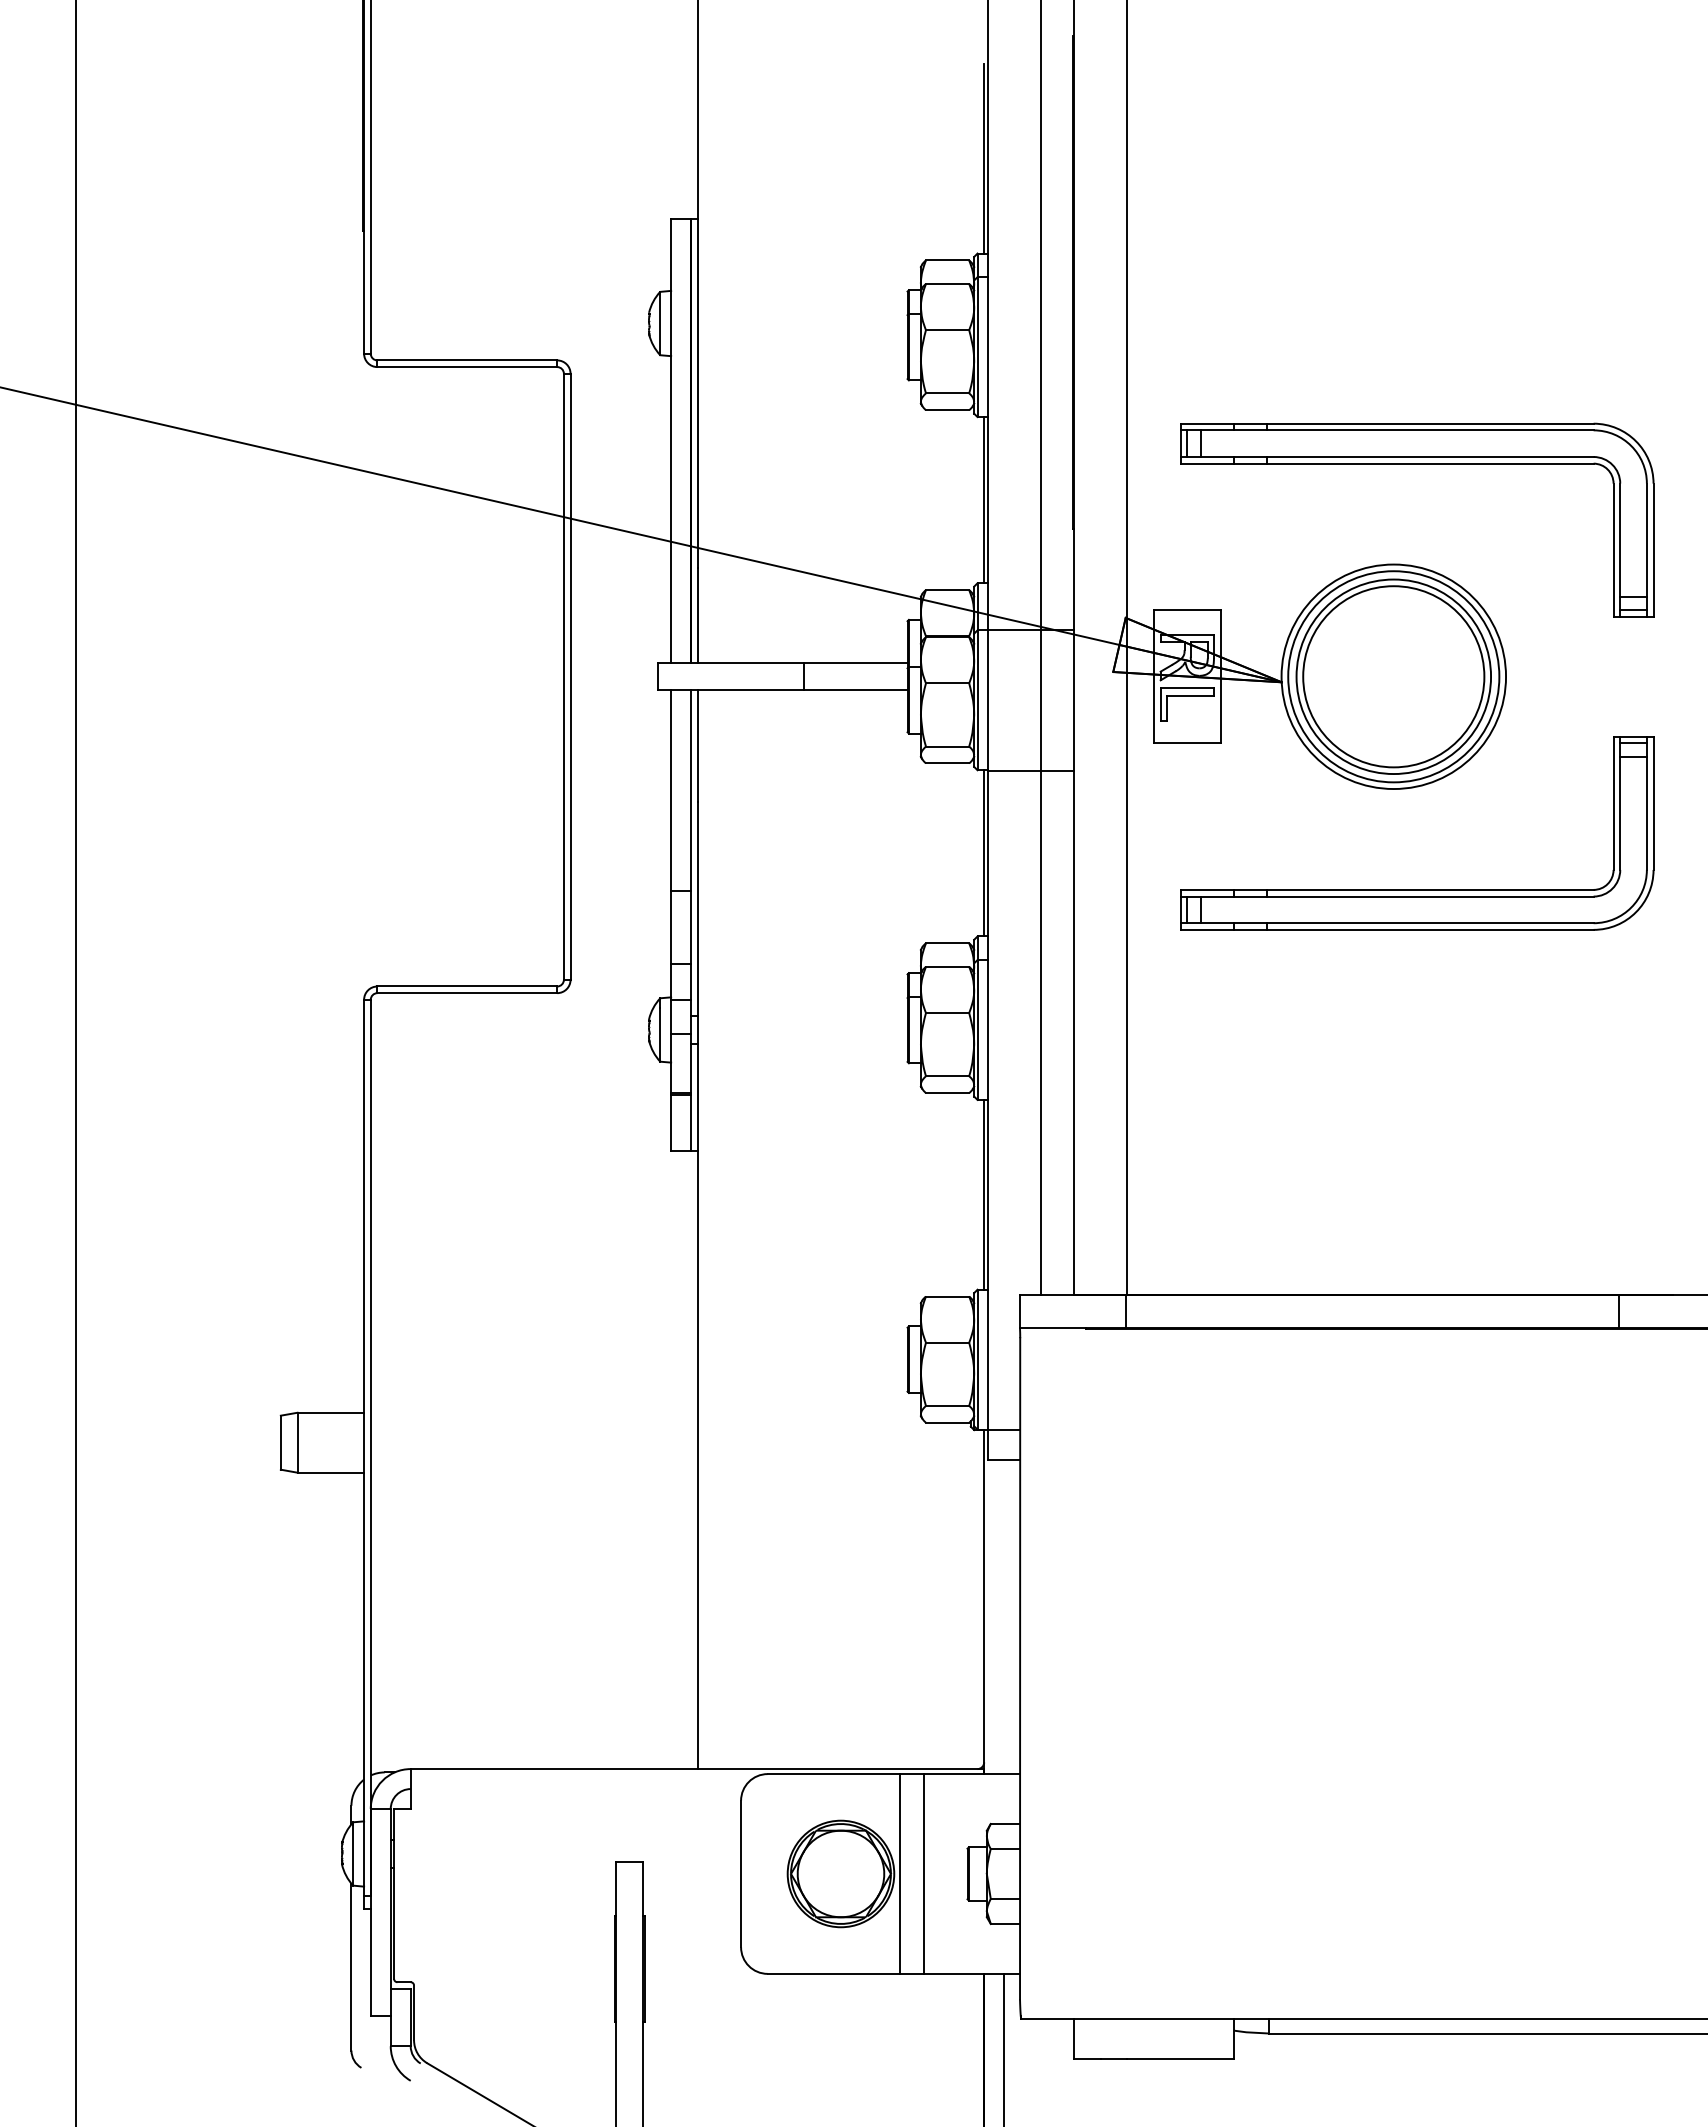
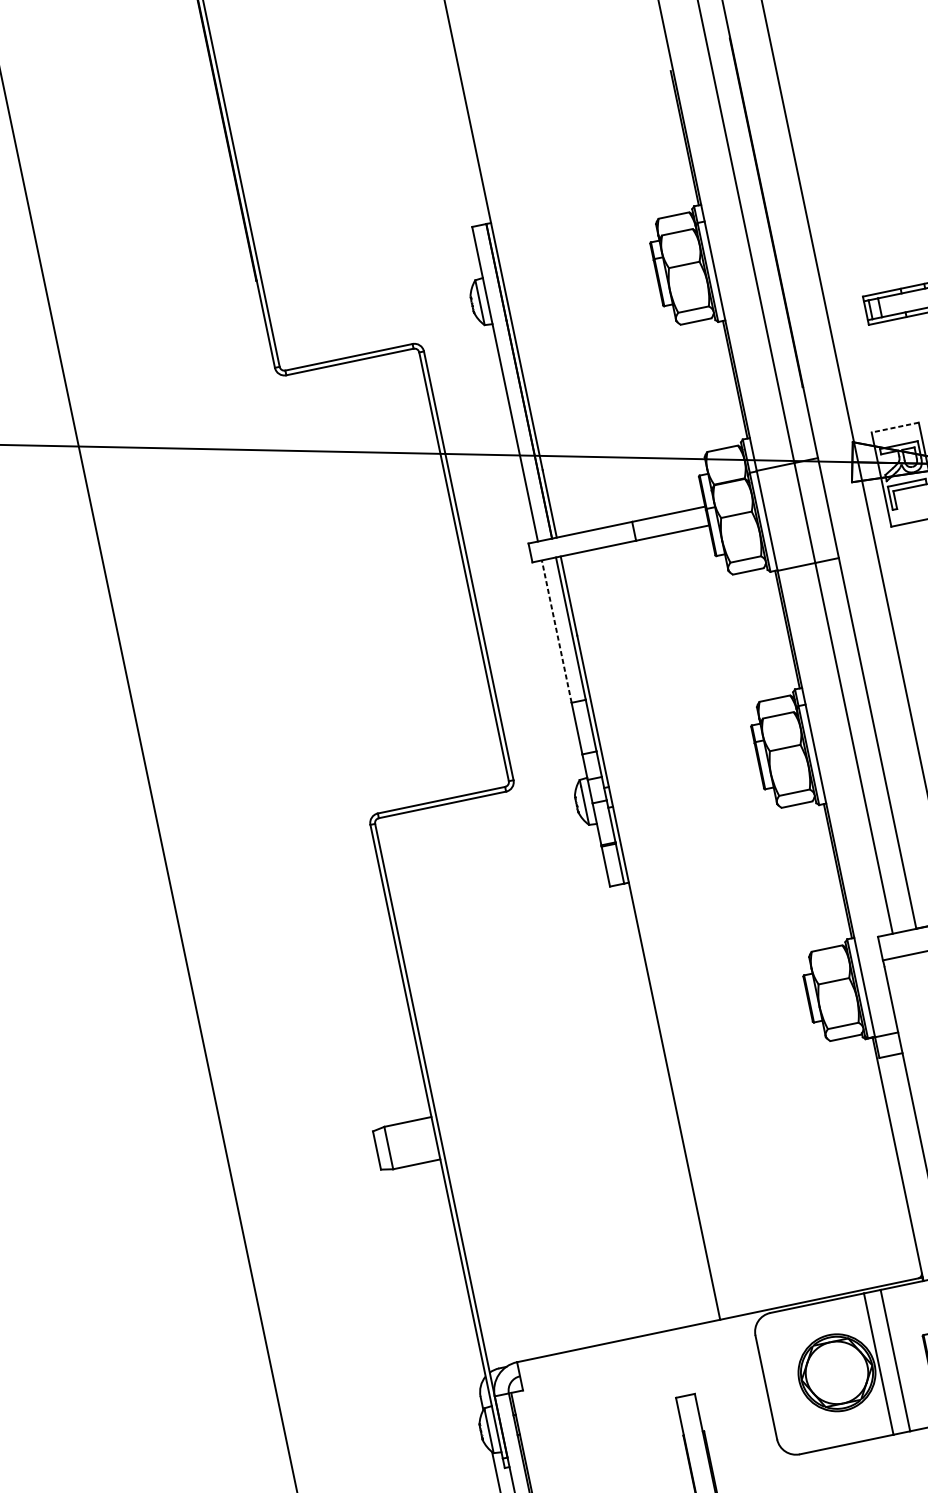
line: (1186, 610) -> (894, 427), solid -> dashed
line: (671, 790) -> (556, 631), solid -> dashed

